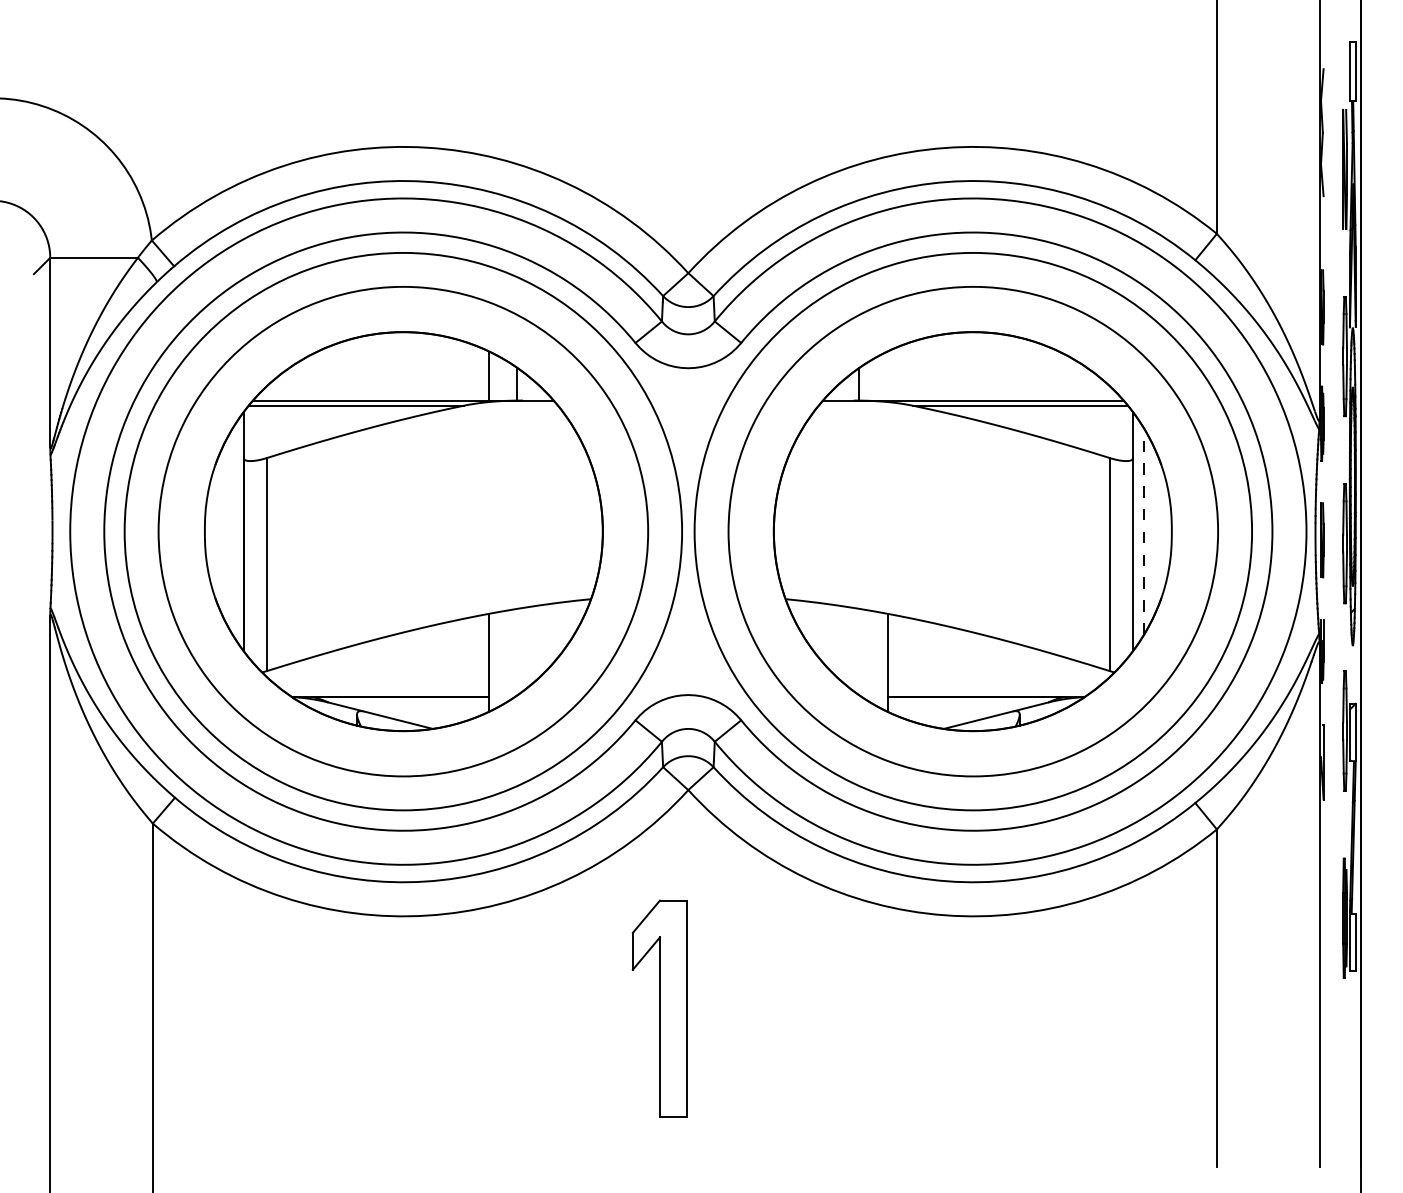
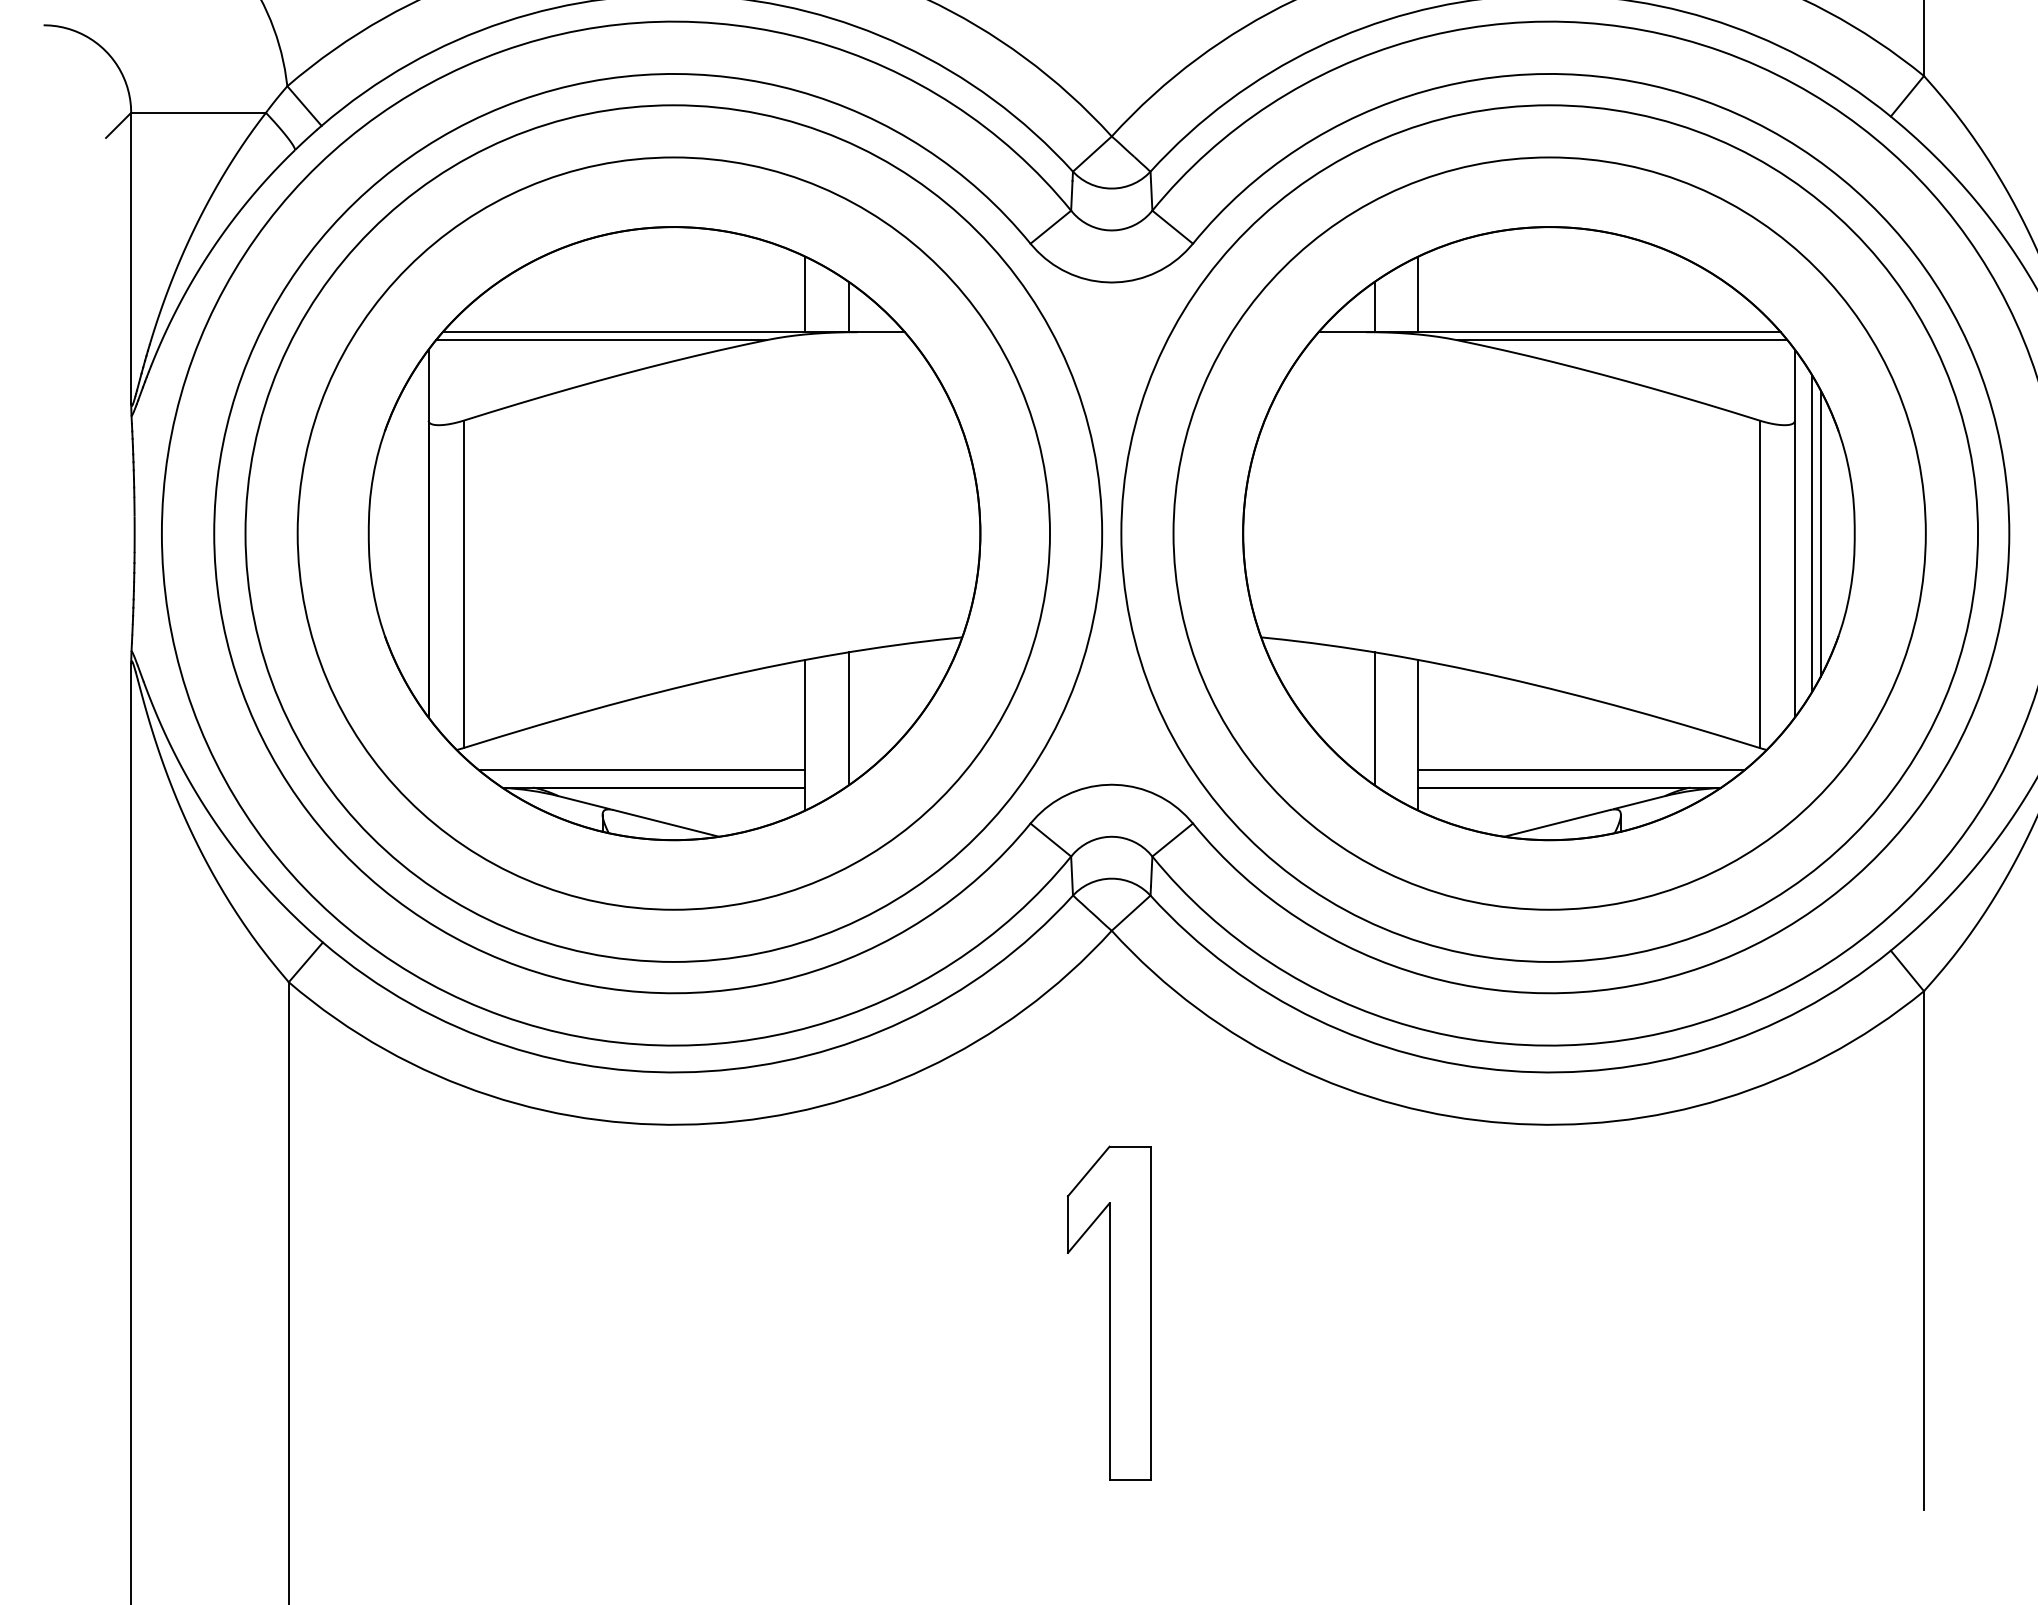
line: (887, 375) -> (1417, 293), added
line: (1144, 531) -> (1812, 533), dashed -> solid
line: (1149, 531) -> (1820, 533), added
line: (517, 651) -> (849, 717), added
line: (859, 651) -> (1374, 717), added
line: (382, 685) -> (641, 770), added
line: (993, 685) -> (1580, 770), added
part: (659, 1008) -> (1108, 1312), moved

